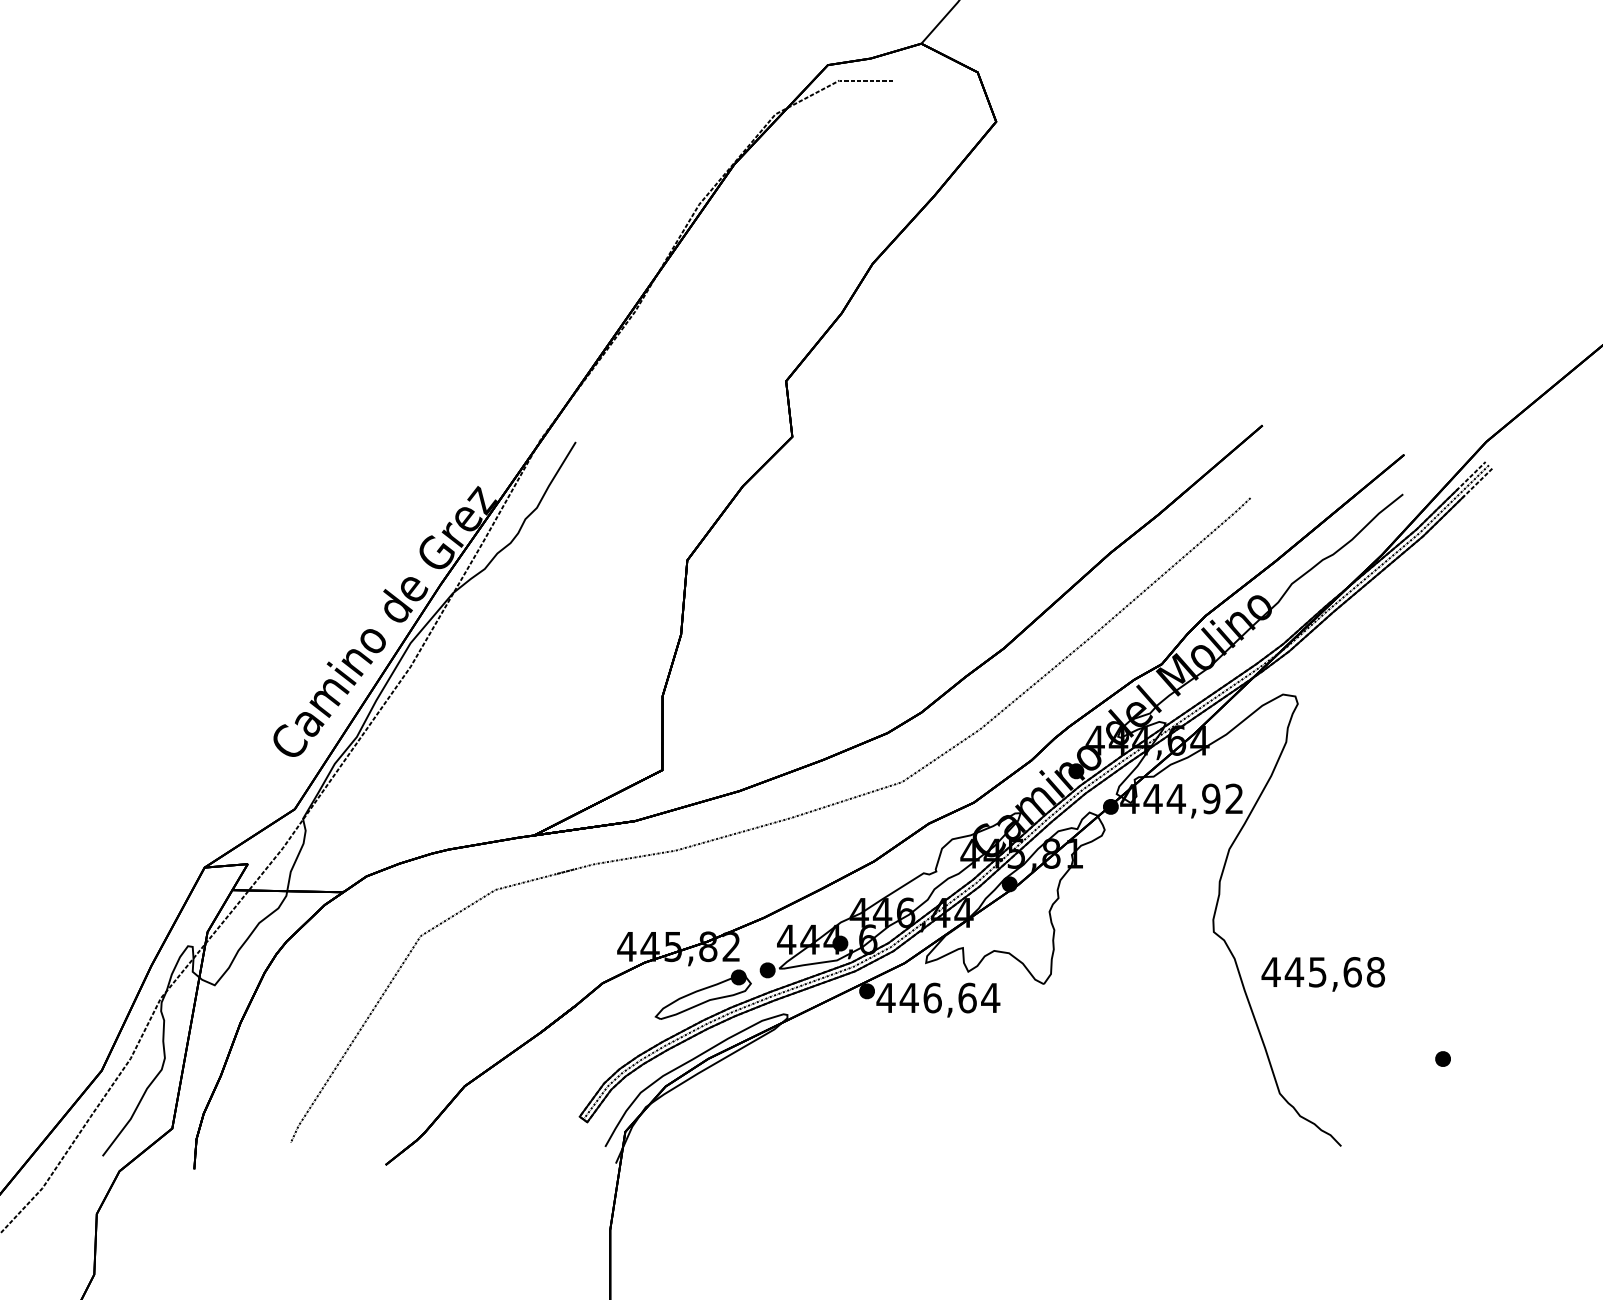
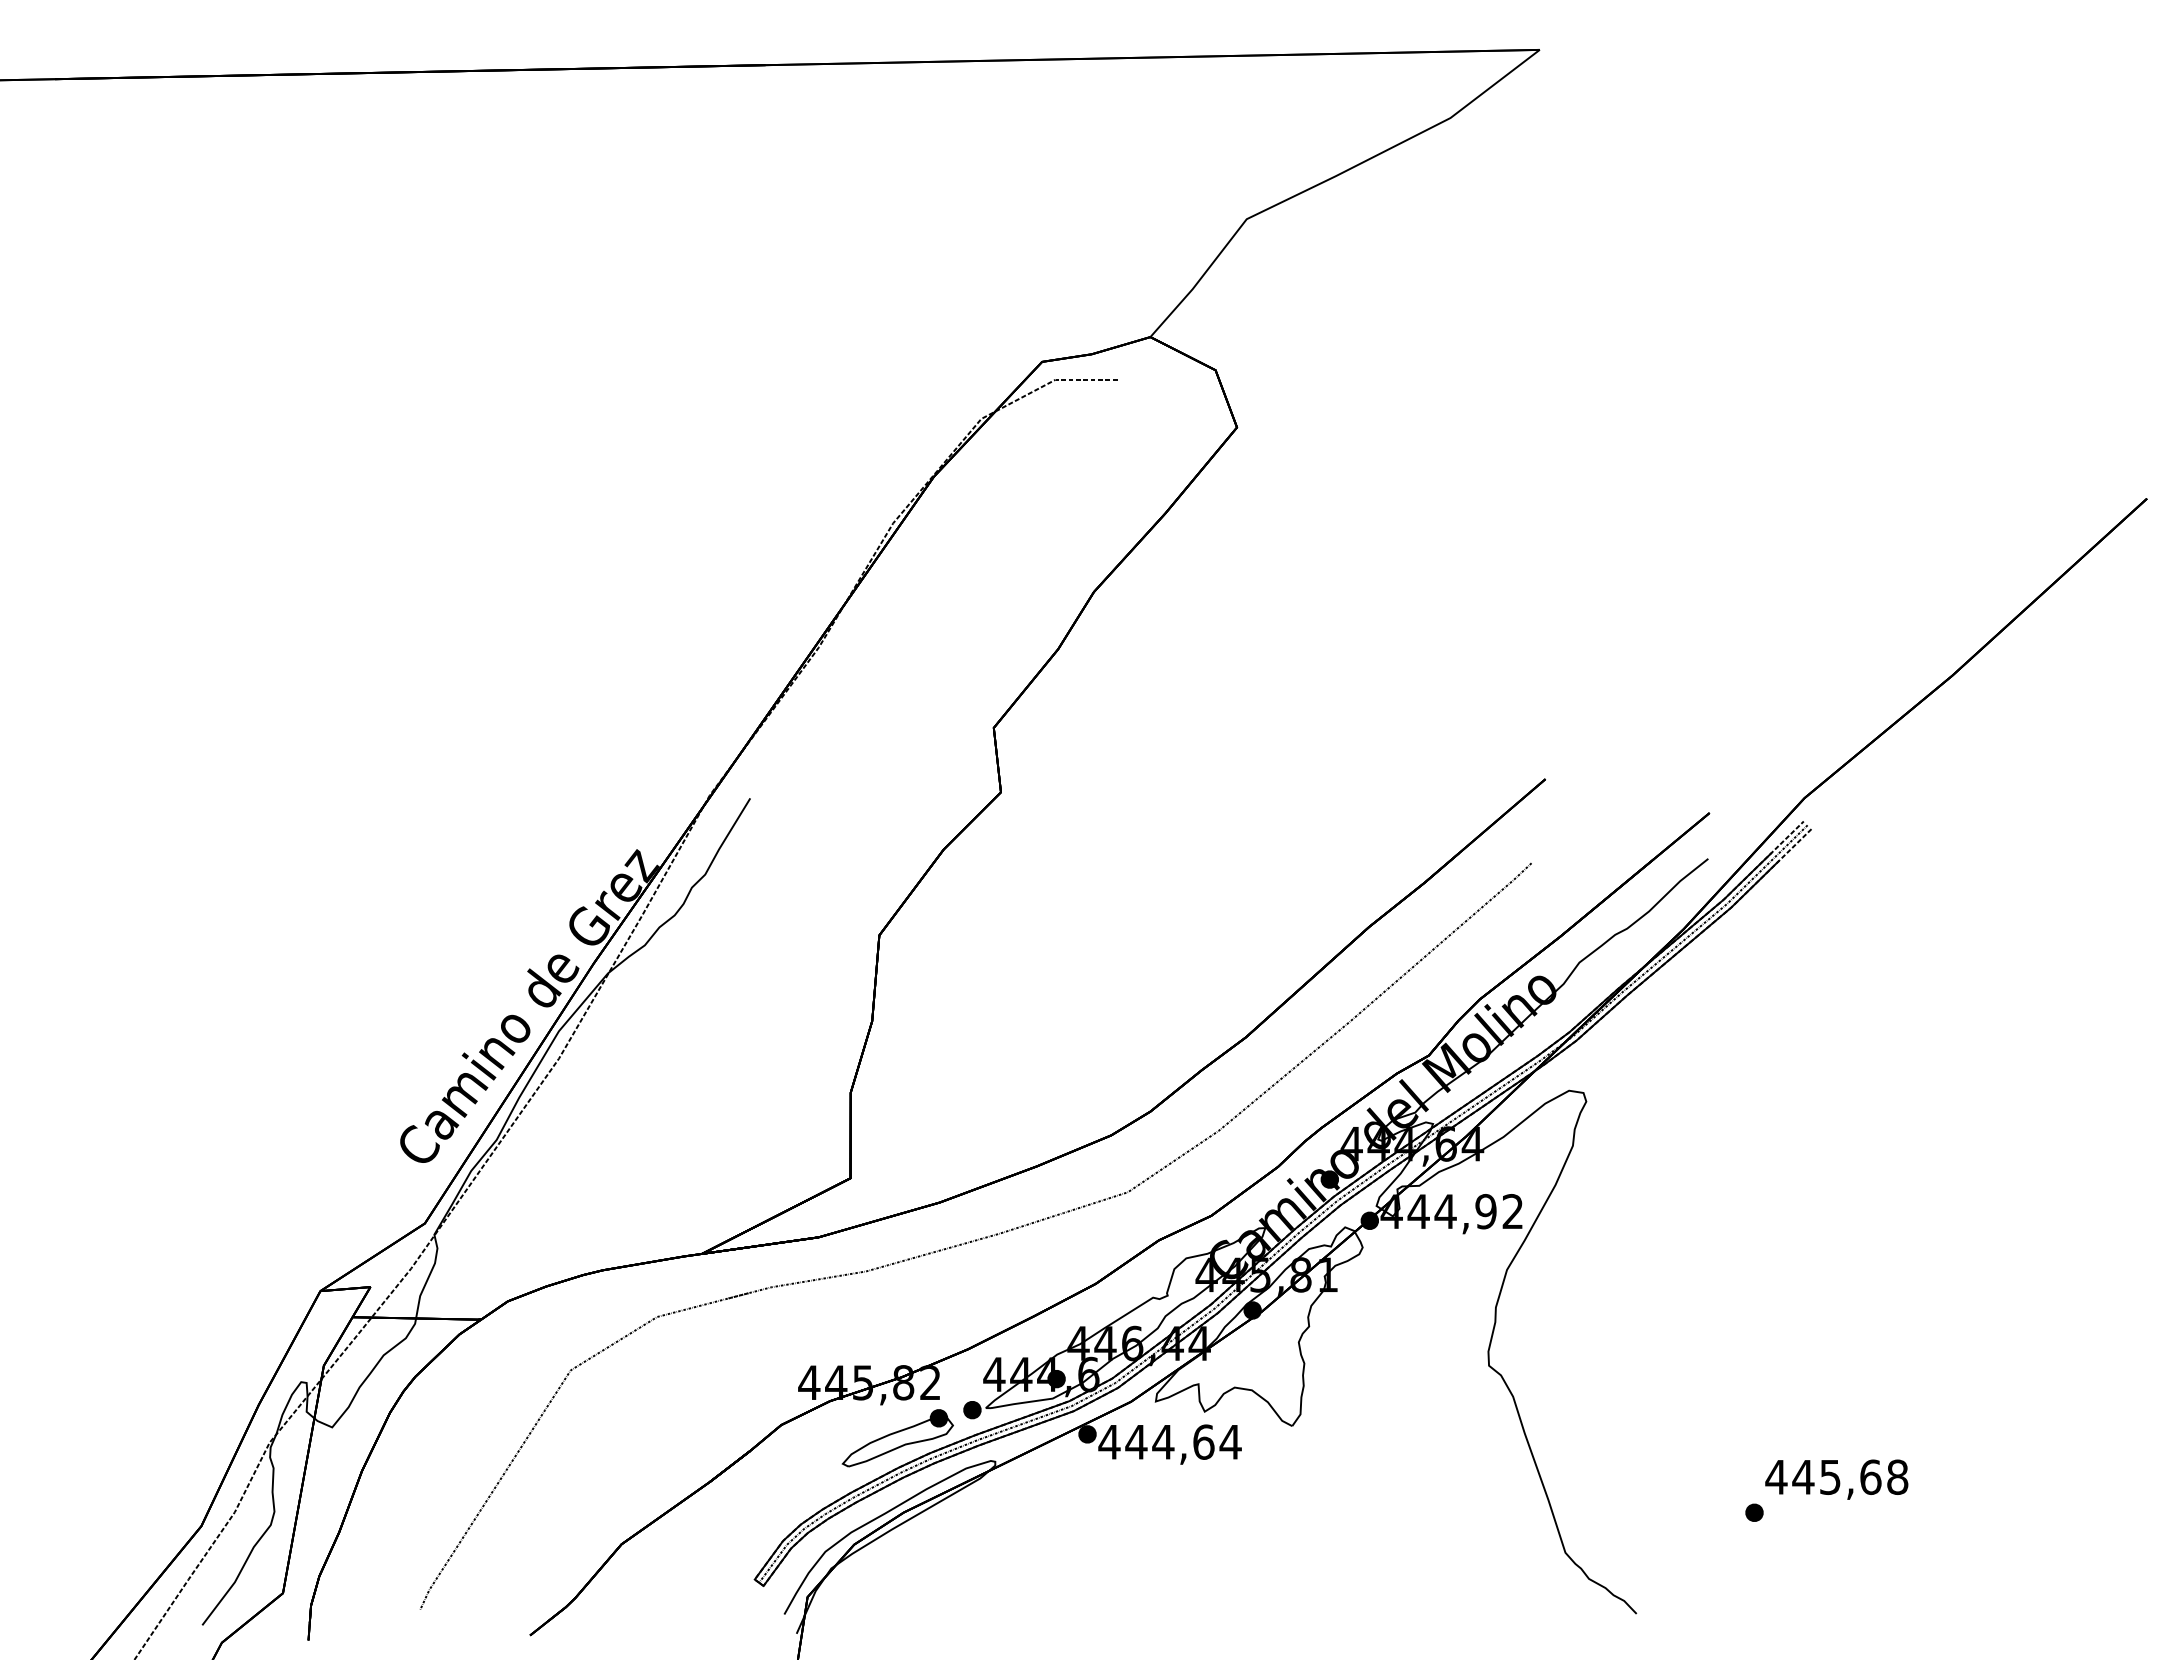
text: (1323, 974) -> (1836, 1479), moved
text: (932, 997) -> (1163, 1441), 446,64 -> 444,64

